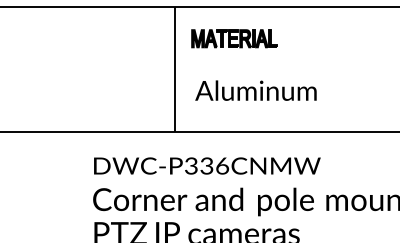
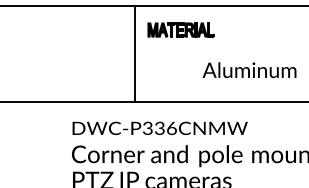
text: (255, 90) -> (249, 70), moved

